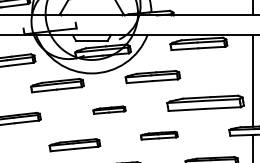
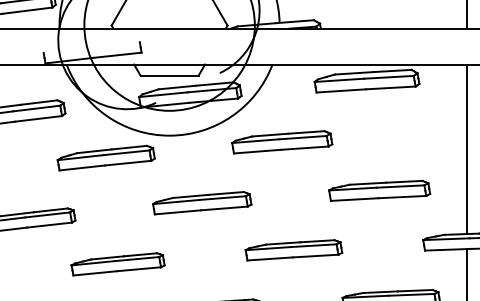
part: (205, 103) -> (379, 191), size x0.71
part: (109, 110) -> (202, 203), size x1.67
part: (159, 135) -> (294, 250), size x1.43
part: (74, 145) -> (117, 264), moved

